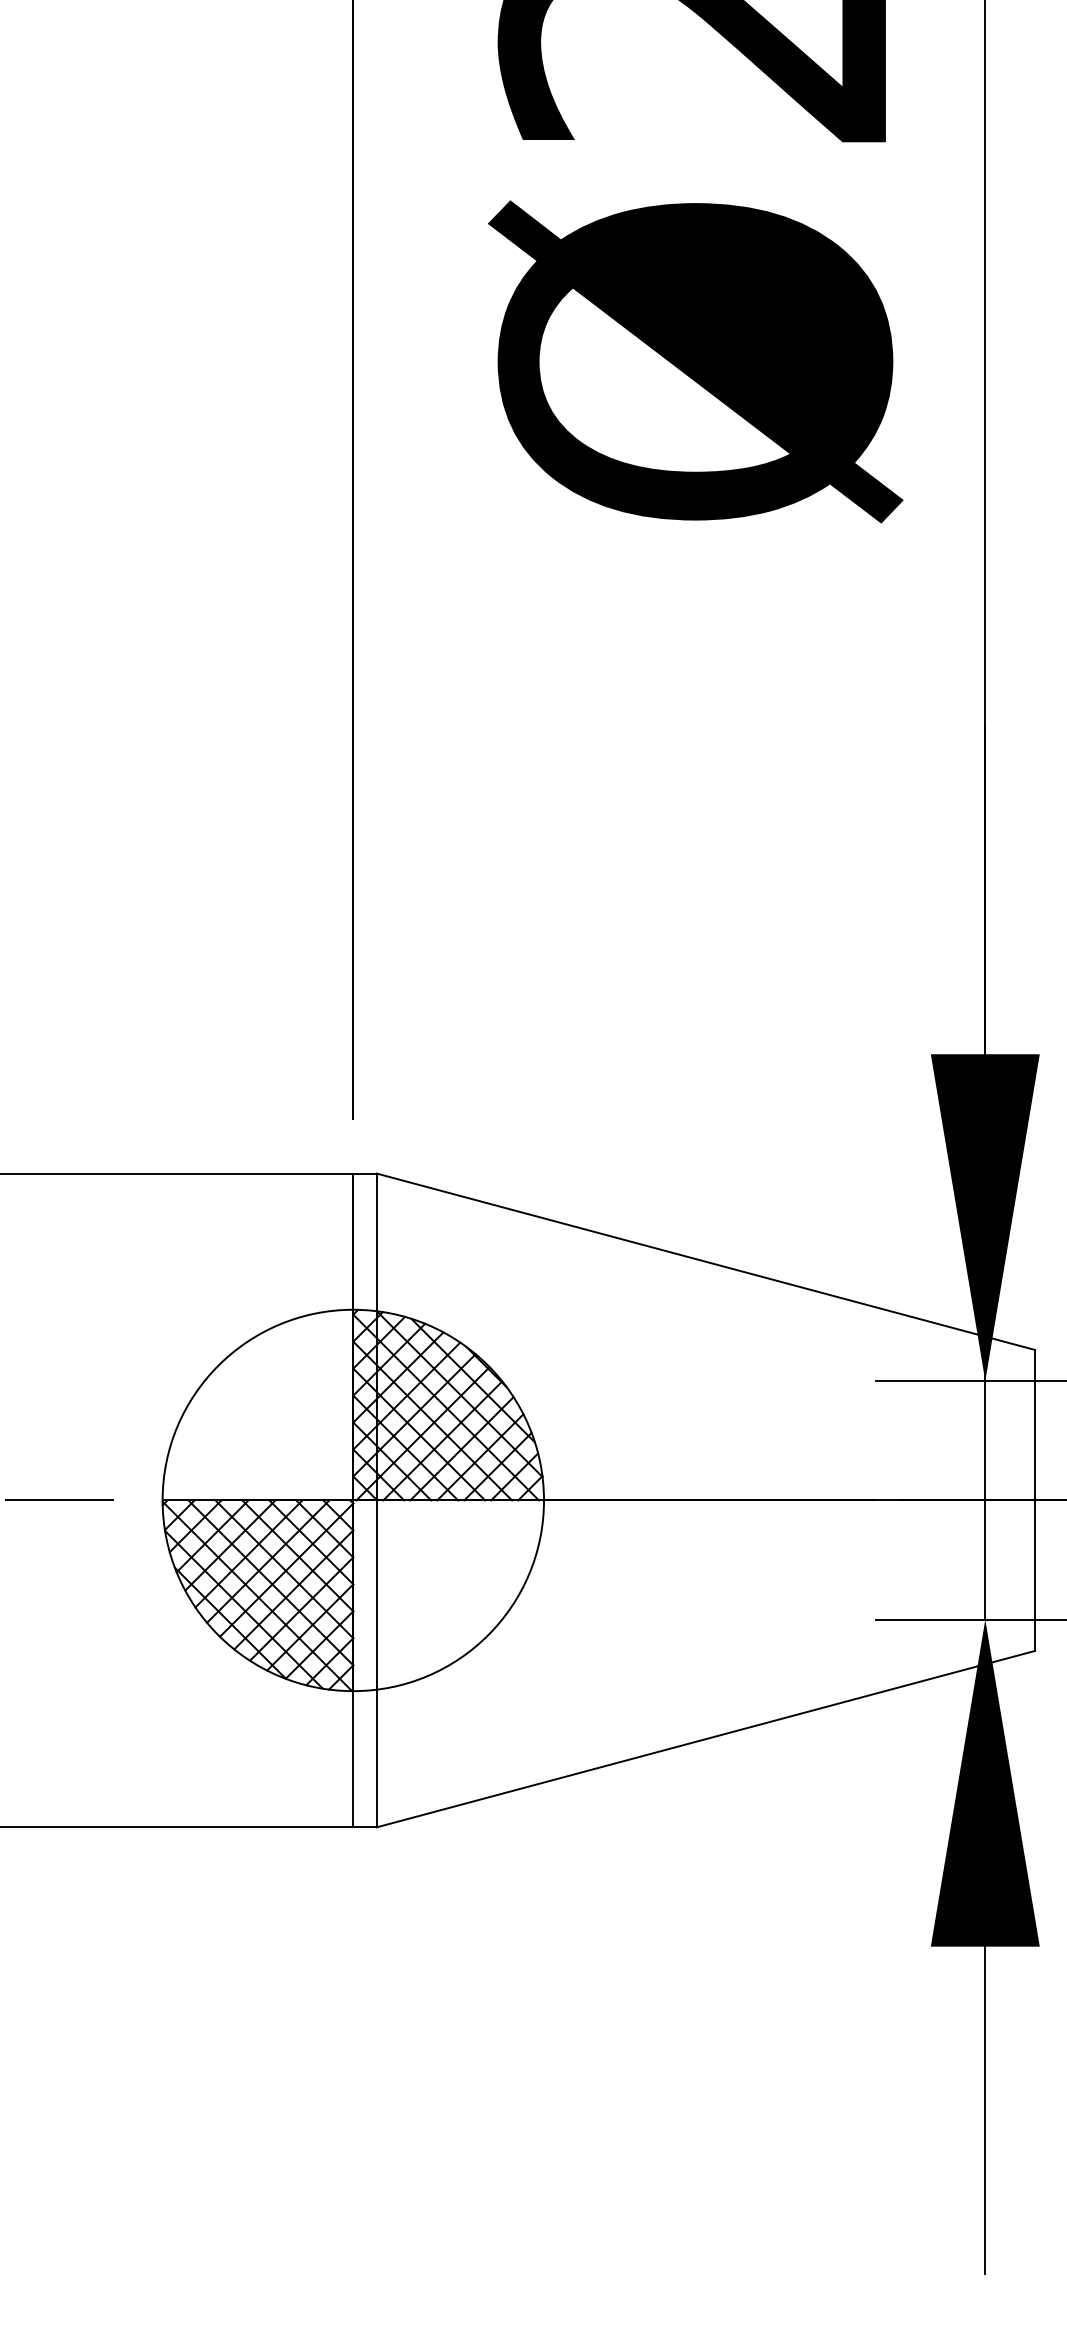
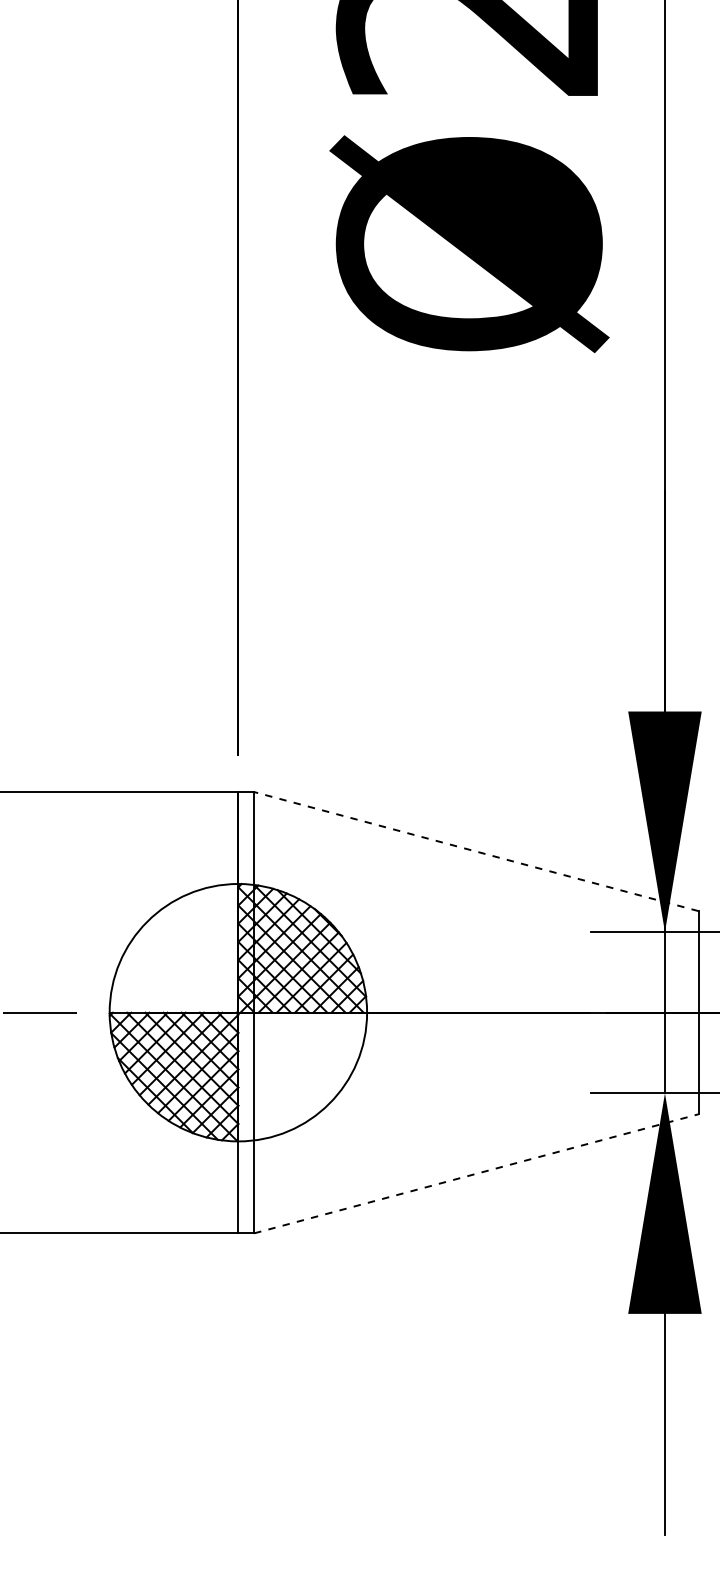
line: (704, 1261) -> (475, 851), solid -> dashed
line: (706, 1738) -> (476, 1173), solid -> dashed

